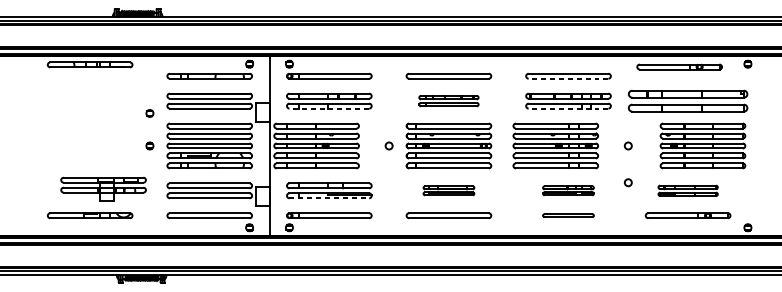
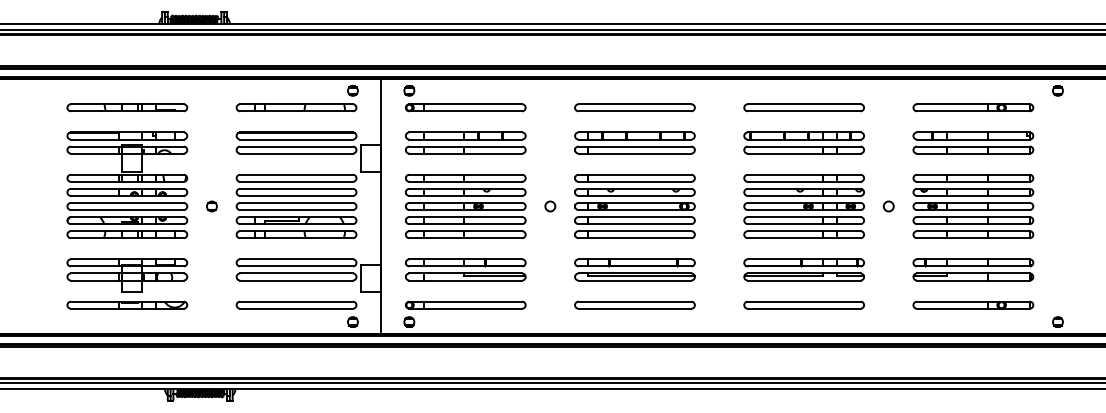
part: (90, 64) -> (127, 107), moved
part: (679, 66) -> (973, 107), moved
line: (568, 78) -> (803, 111), dashed -> solid
part: (448, 100) -> (634, 142), size x1.43
part: (688, 100) -> (973, 142), size x0.71
line: (329, 108) -> (465, 153), dashed -> solid
line: (568, 108) -> (803, 153), dashed -> solid
part: (149, 113) -> (211, 160), removed
part: (90, 131) -> (127, 185), added
part: (316, 145) -> (465, 205), moved
part: (555, 145) -> (803, 205), moved
part: (703, 146) -> (973, 206), moved
circle: (628, 182) -> (888, 258), removed
part: (103, 189) -> (127, 275), moved
part: (448, 190) -> (634, 269), size x1.67
part: (568, 190) -> (803, 269), size x1.67
part: (688, 190) -> (973, 269), size x1.43
line: (329, 198) -> (466, 280), dashed -> solid
part: (568, 215) -> (803, 304), size x1.67

